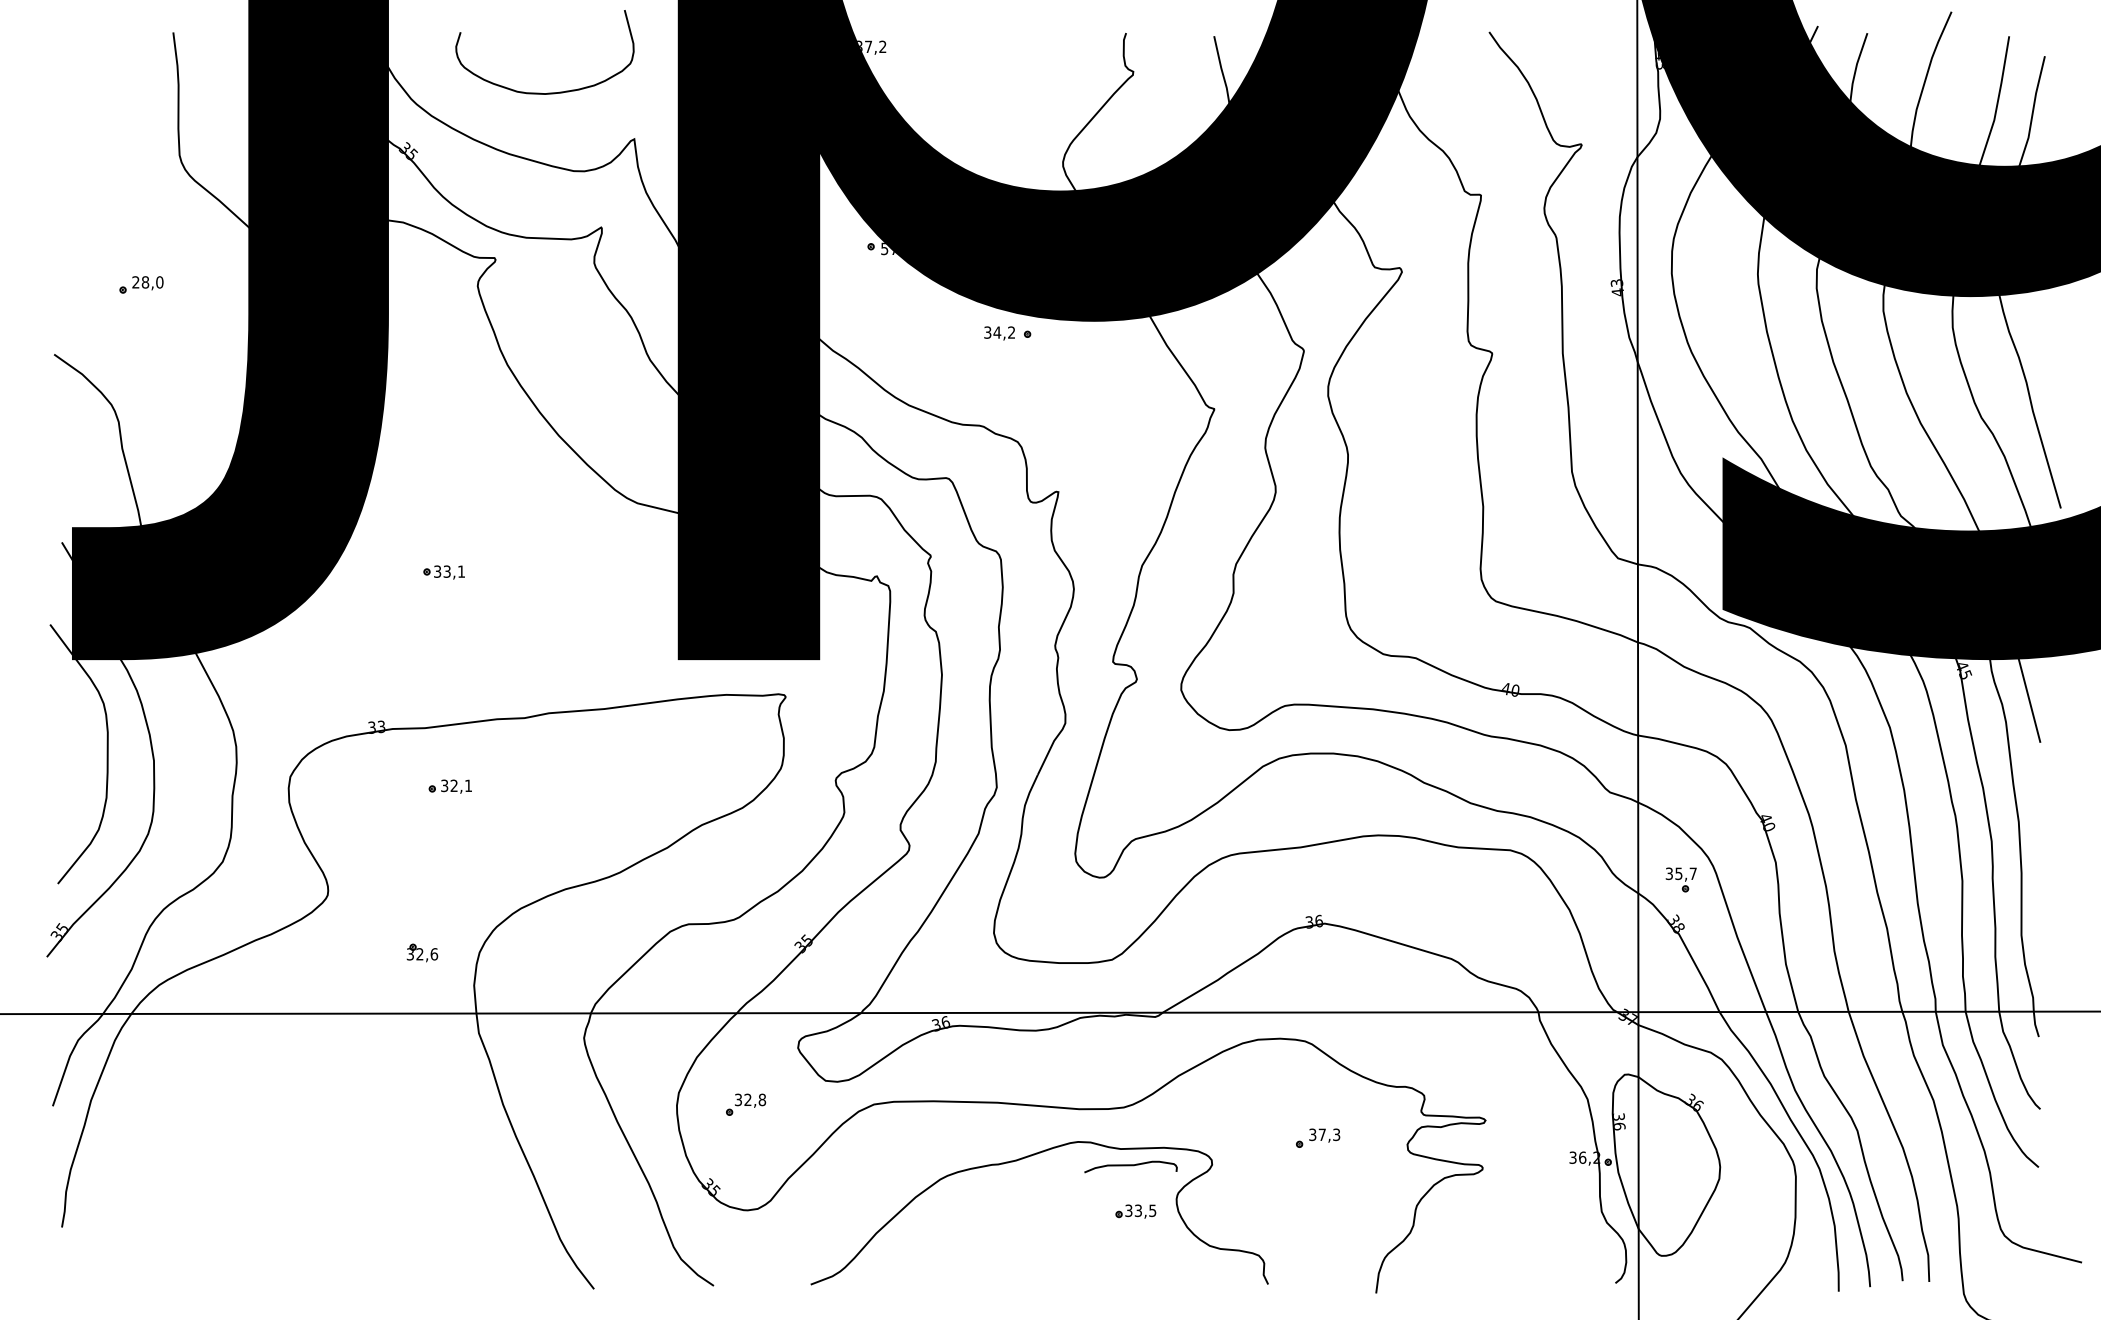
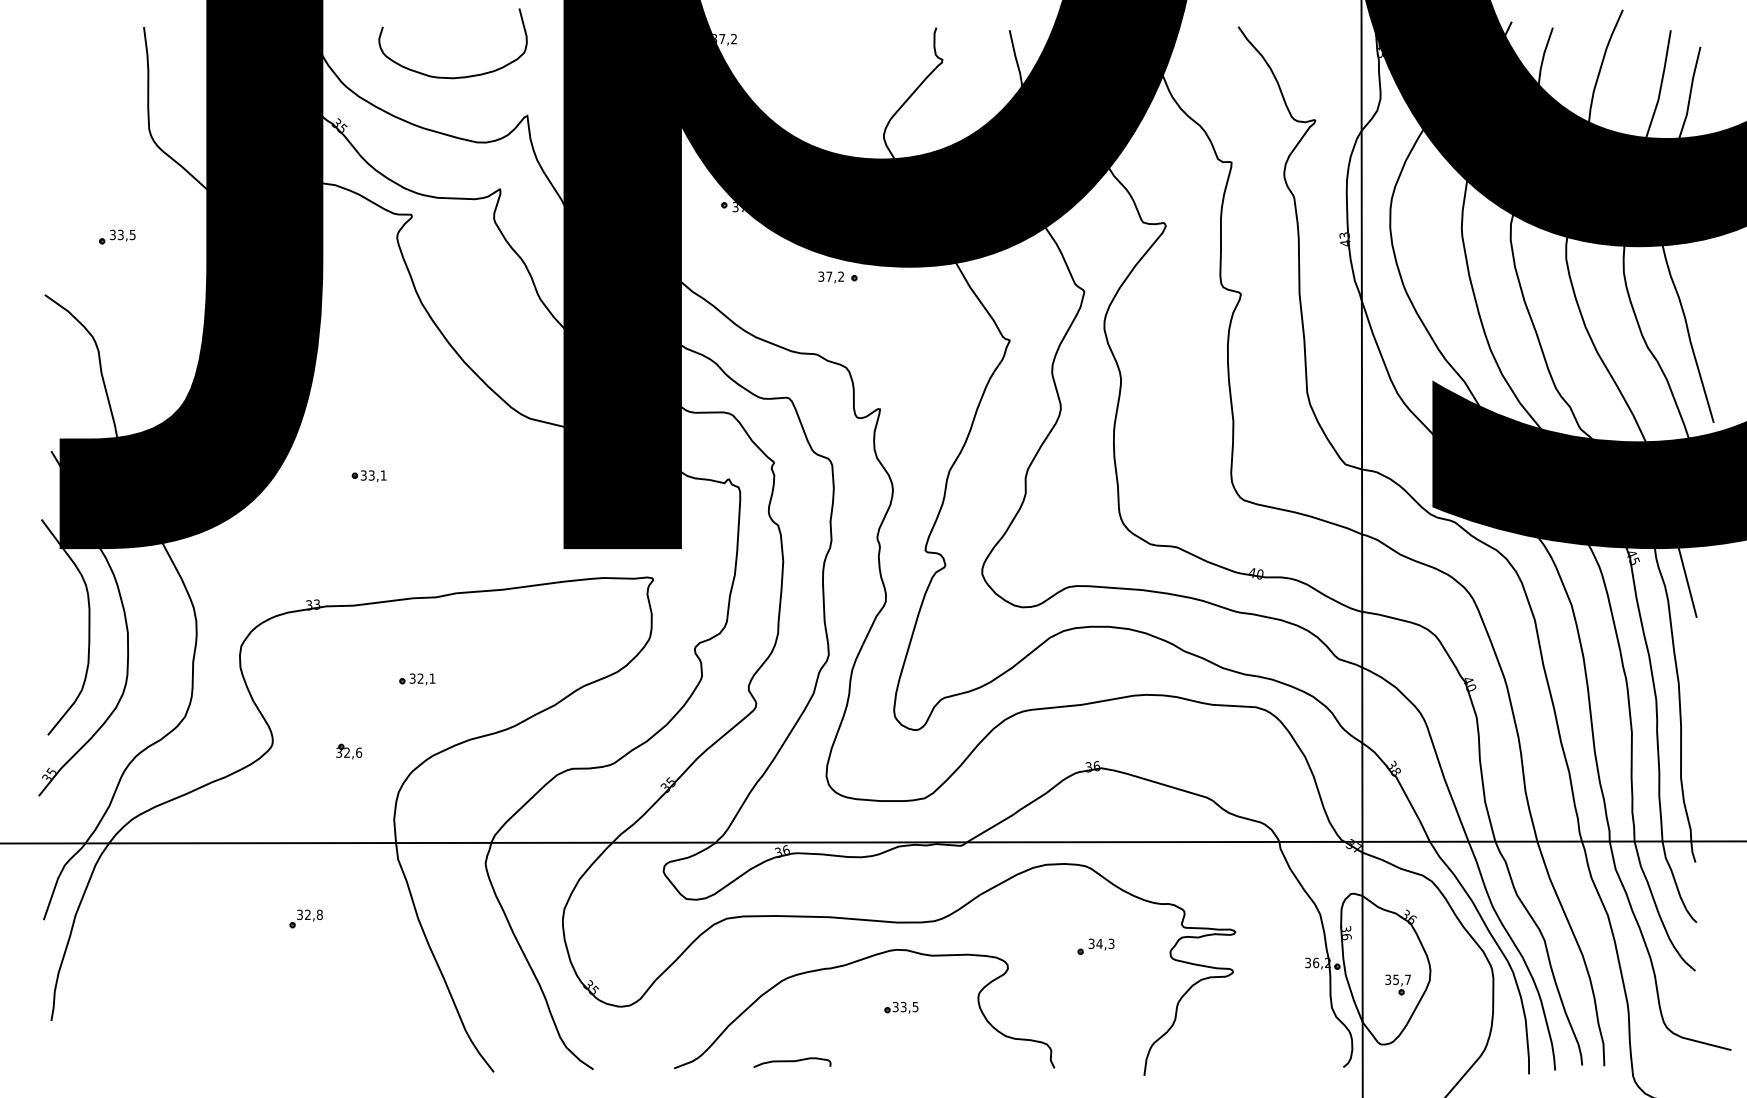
text: (884, 249) -> (735, 207), 57,7 -> 37,7
text: (147, 281) -> (122, 234), 28,0 -> 33,5
text: (997, 332) -> (829, 276), 34,2 -> 37,2
part: (450, 786) -> (417, 679), moved
part: (1680, 879) -> (1397, 984), moved
part: (422, 952) -> (349, 751), moved
part: (745, 1104) -> (305, 918), moved
text: (1322, 1134) -> (1099, 943), 37,3 -> 34,3
curve: (1131, 1166) -> (792, 1062), moved
part: (1135, 1211) -> (901, 1007), moved

